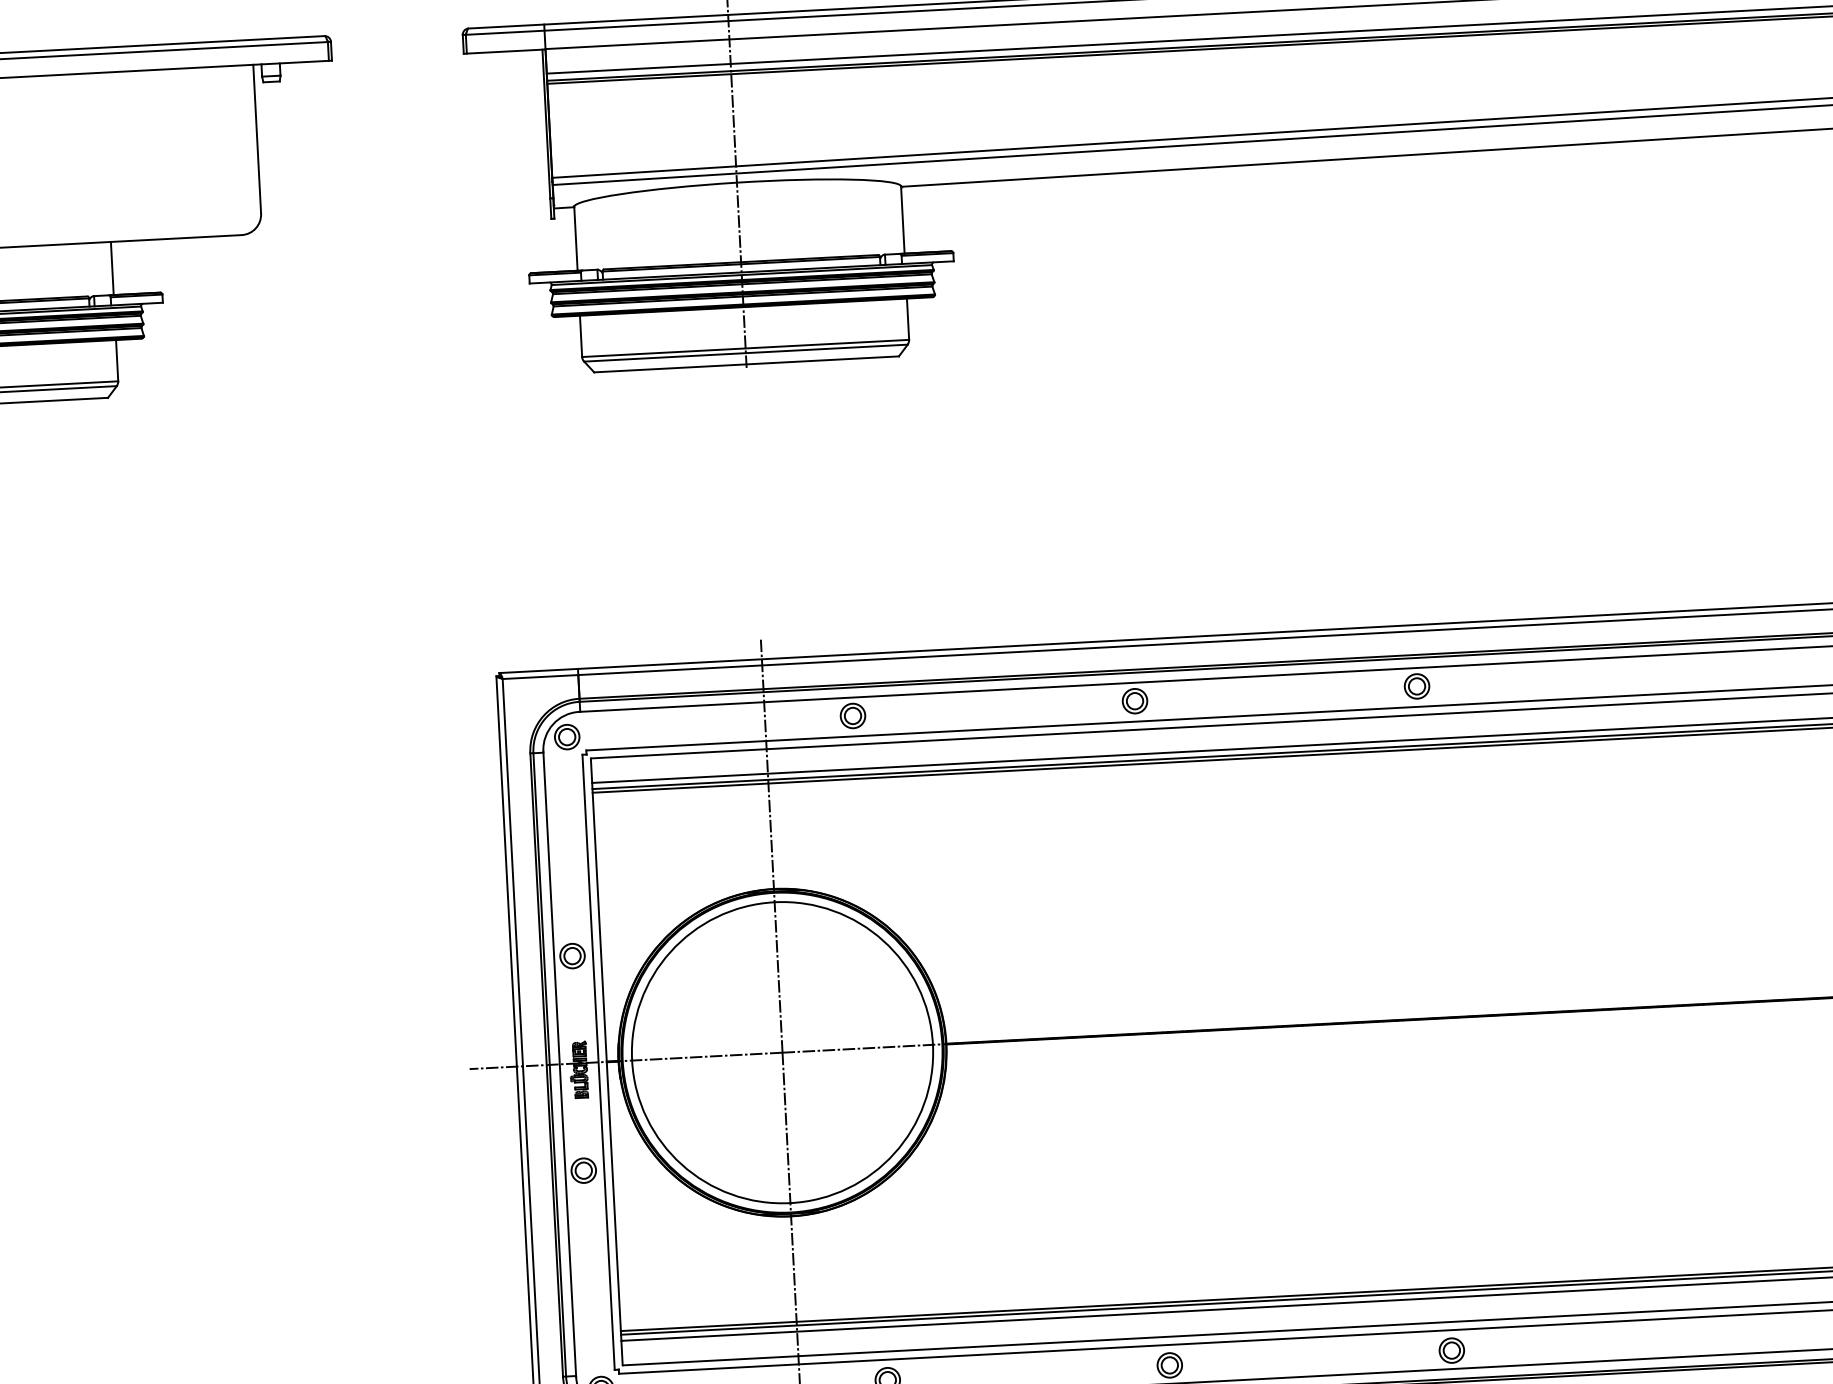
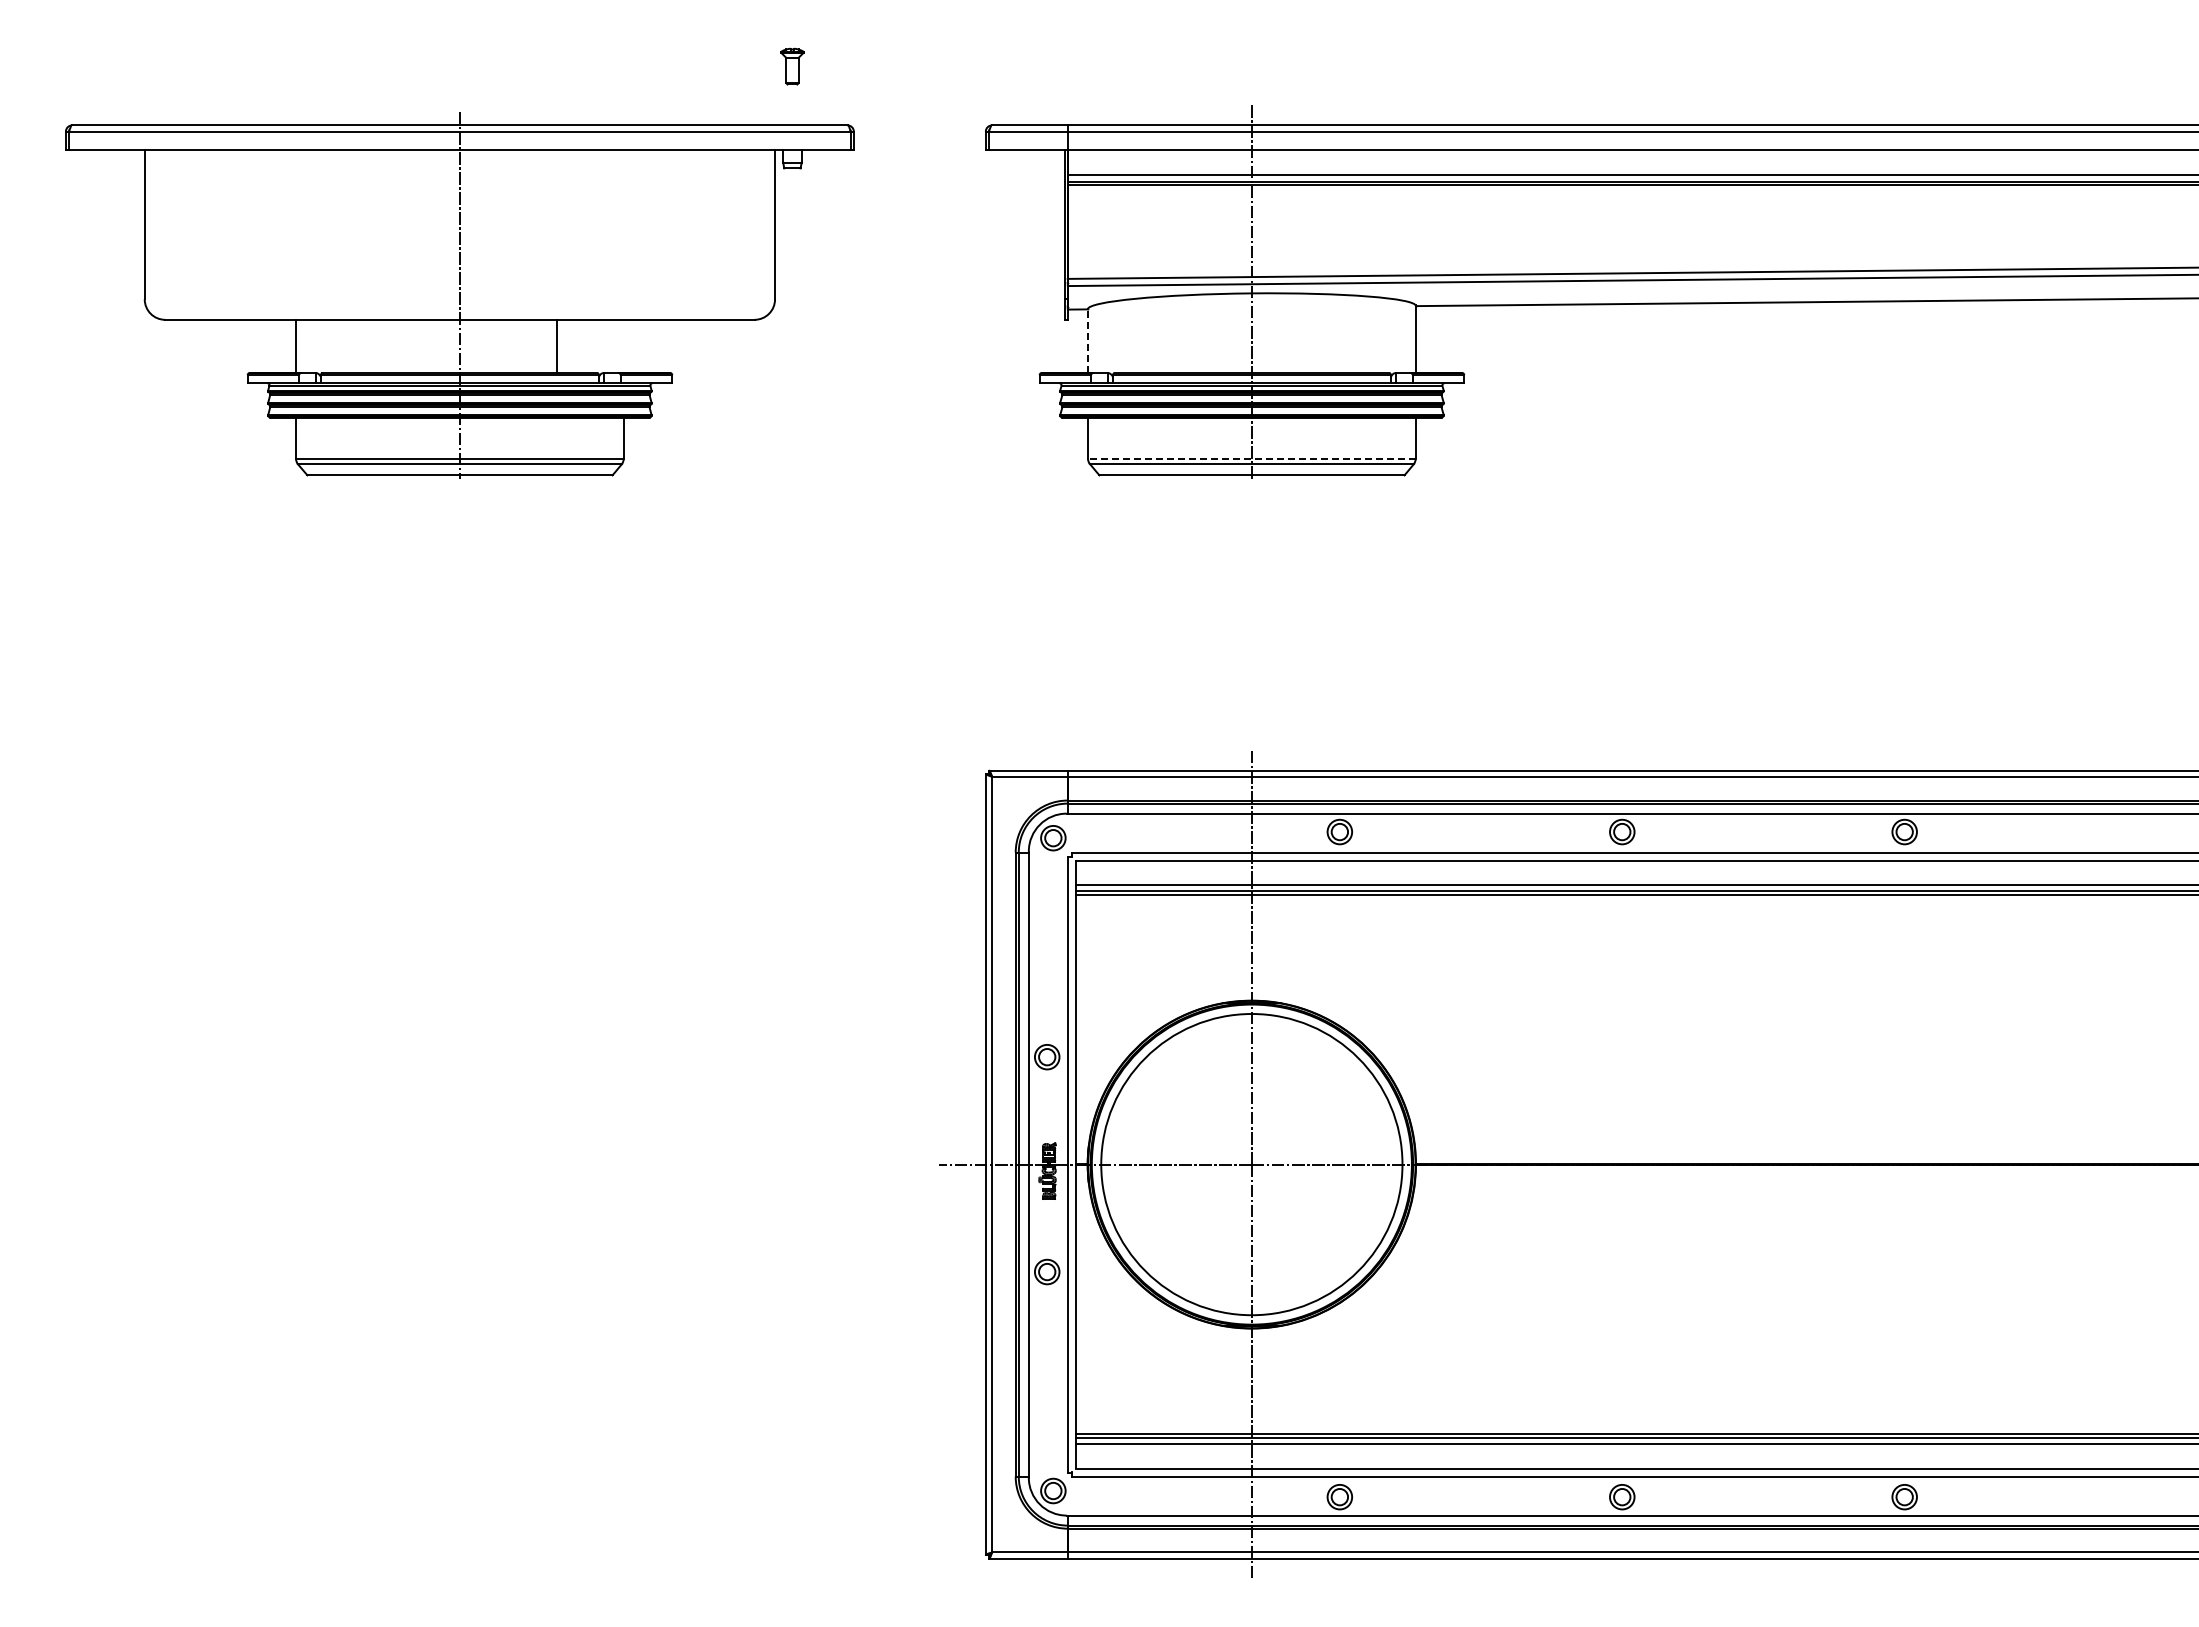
line: (576, 238) -> (1088, 340), solid -> dashed
line: (112, 268) -> (556, 346), moved
line: (745, 348) -> (1251, 459), solid -> dashed

